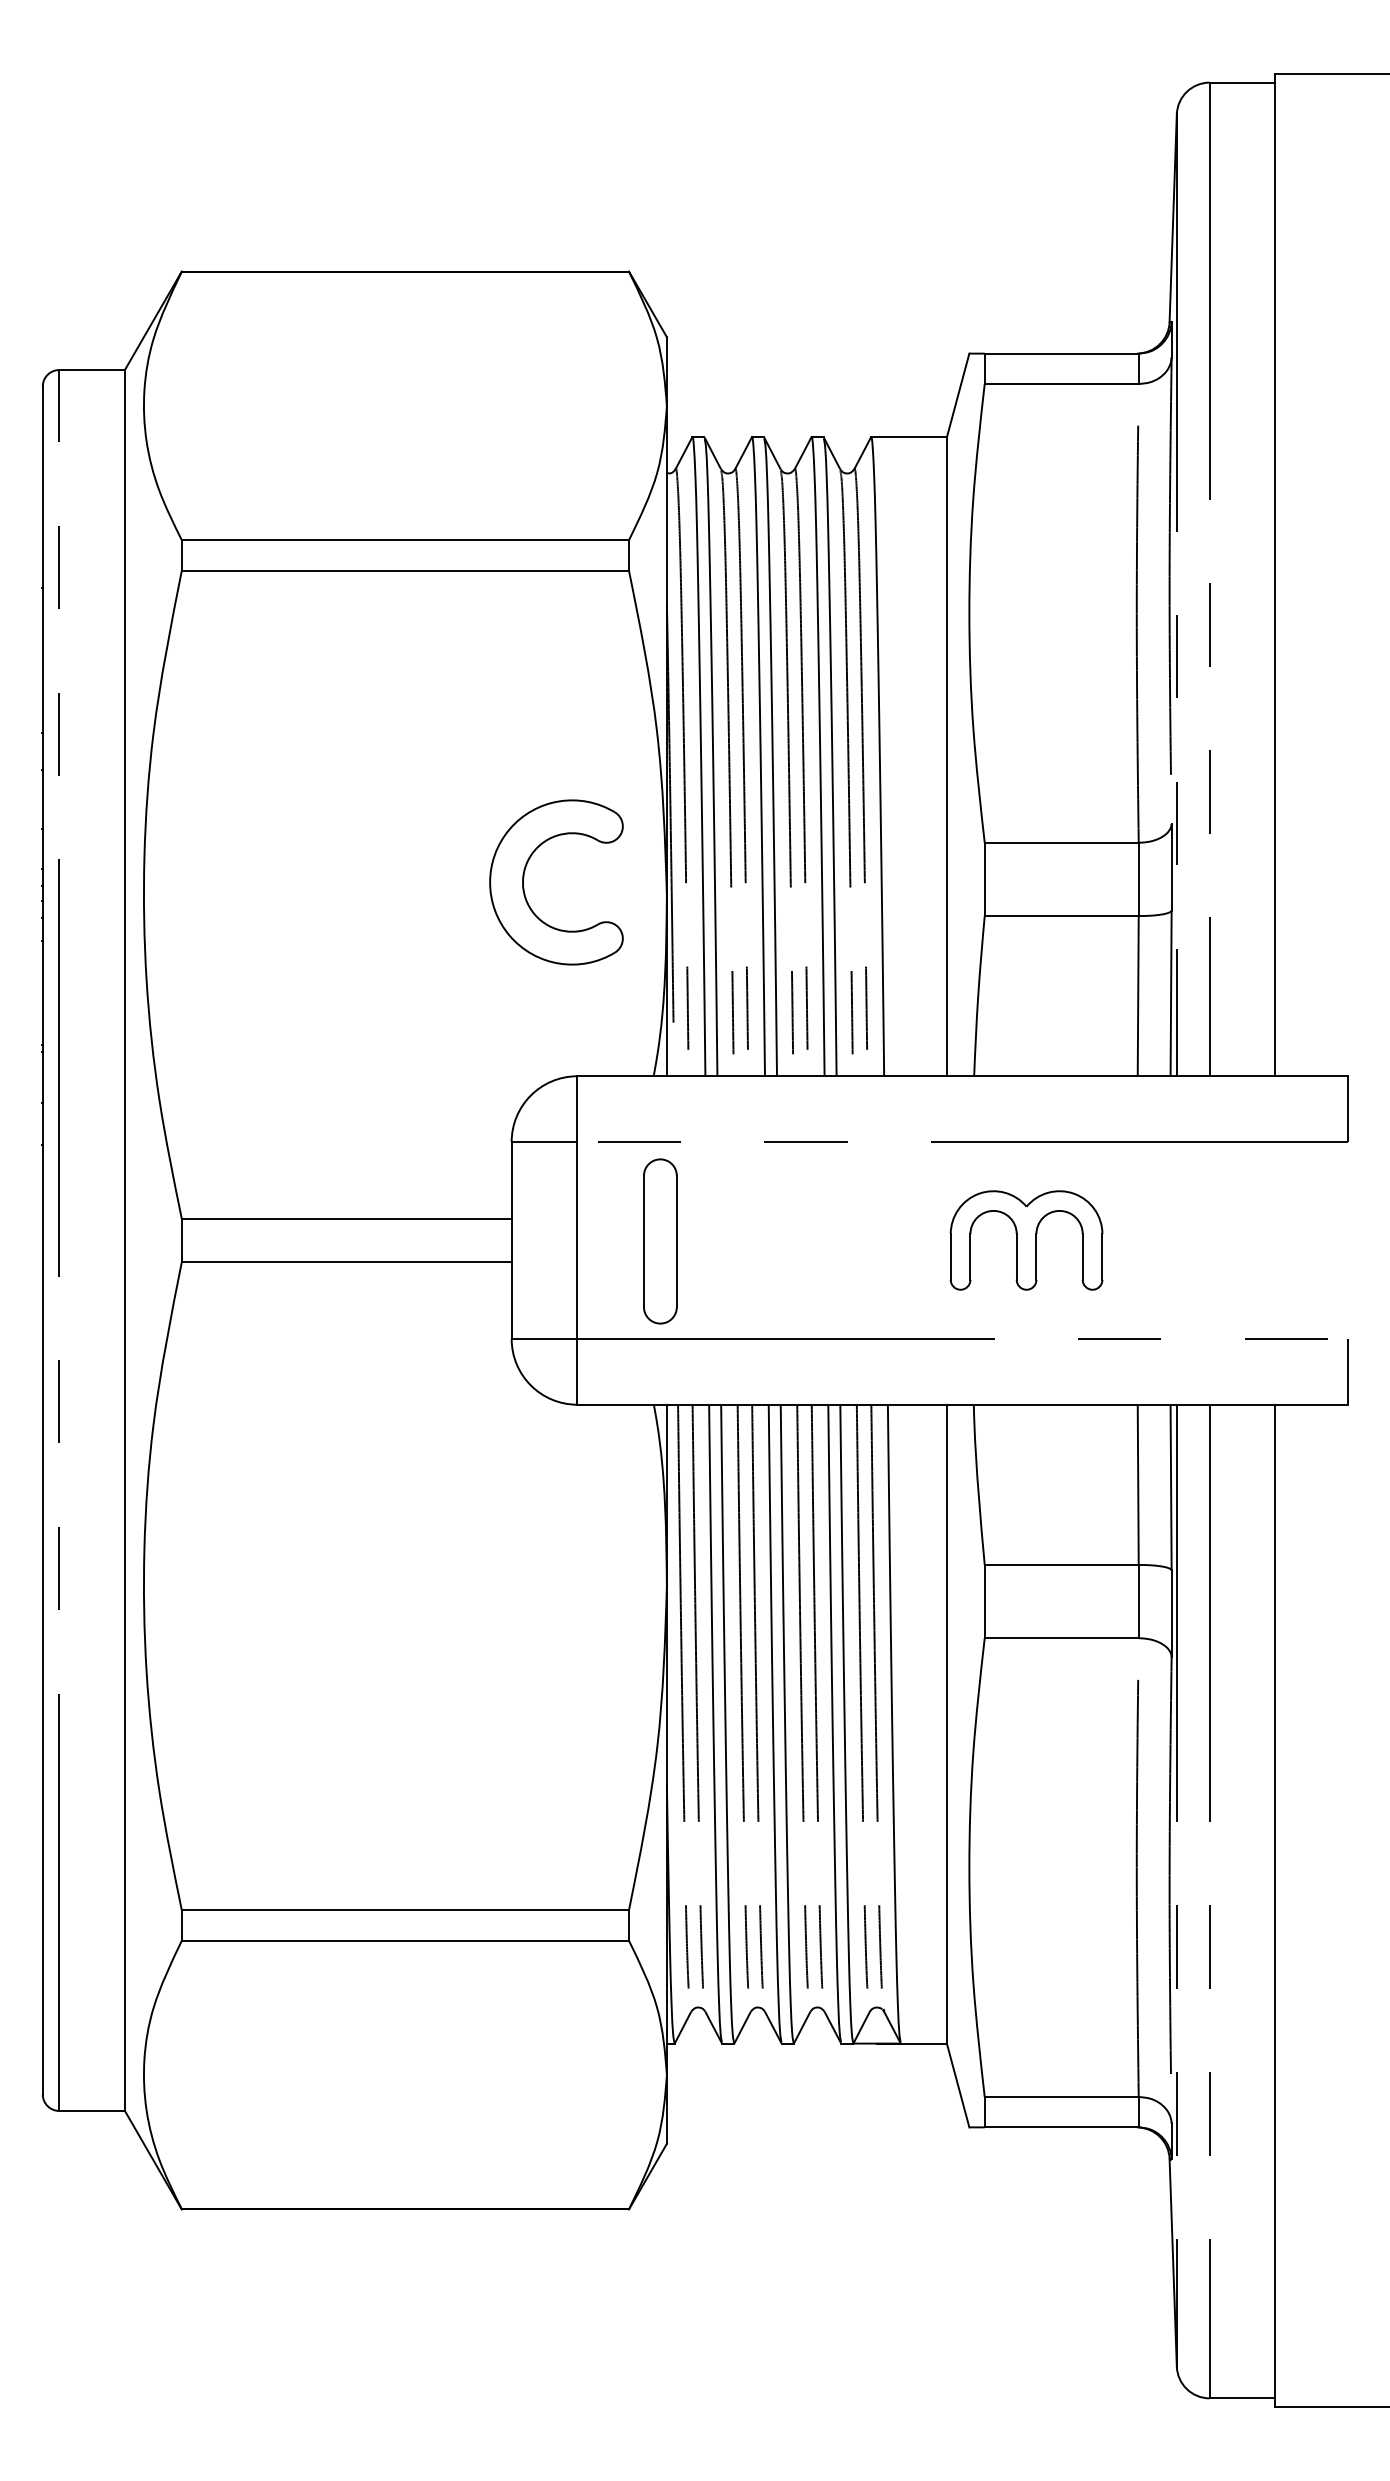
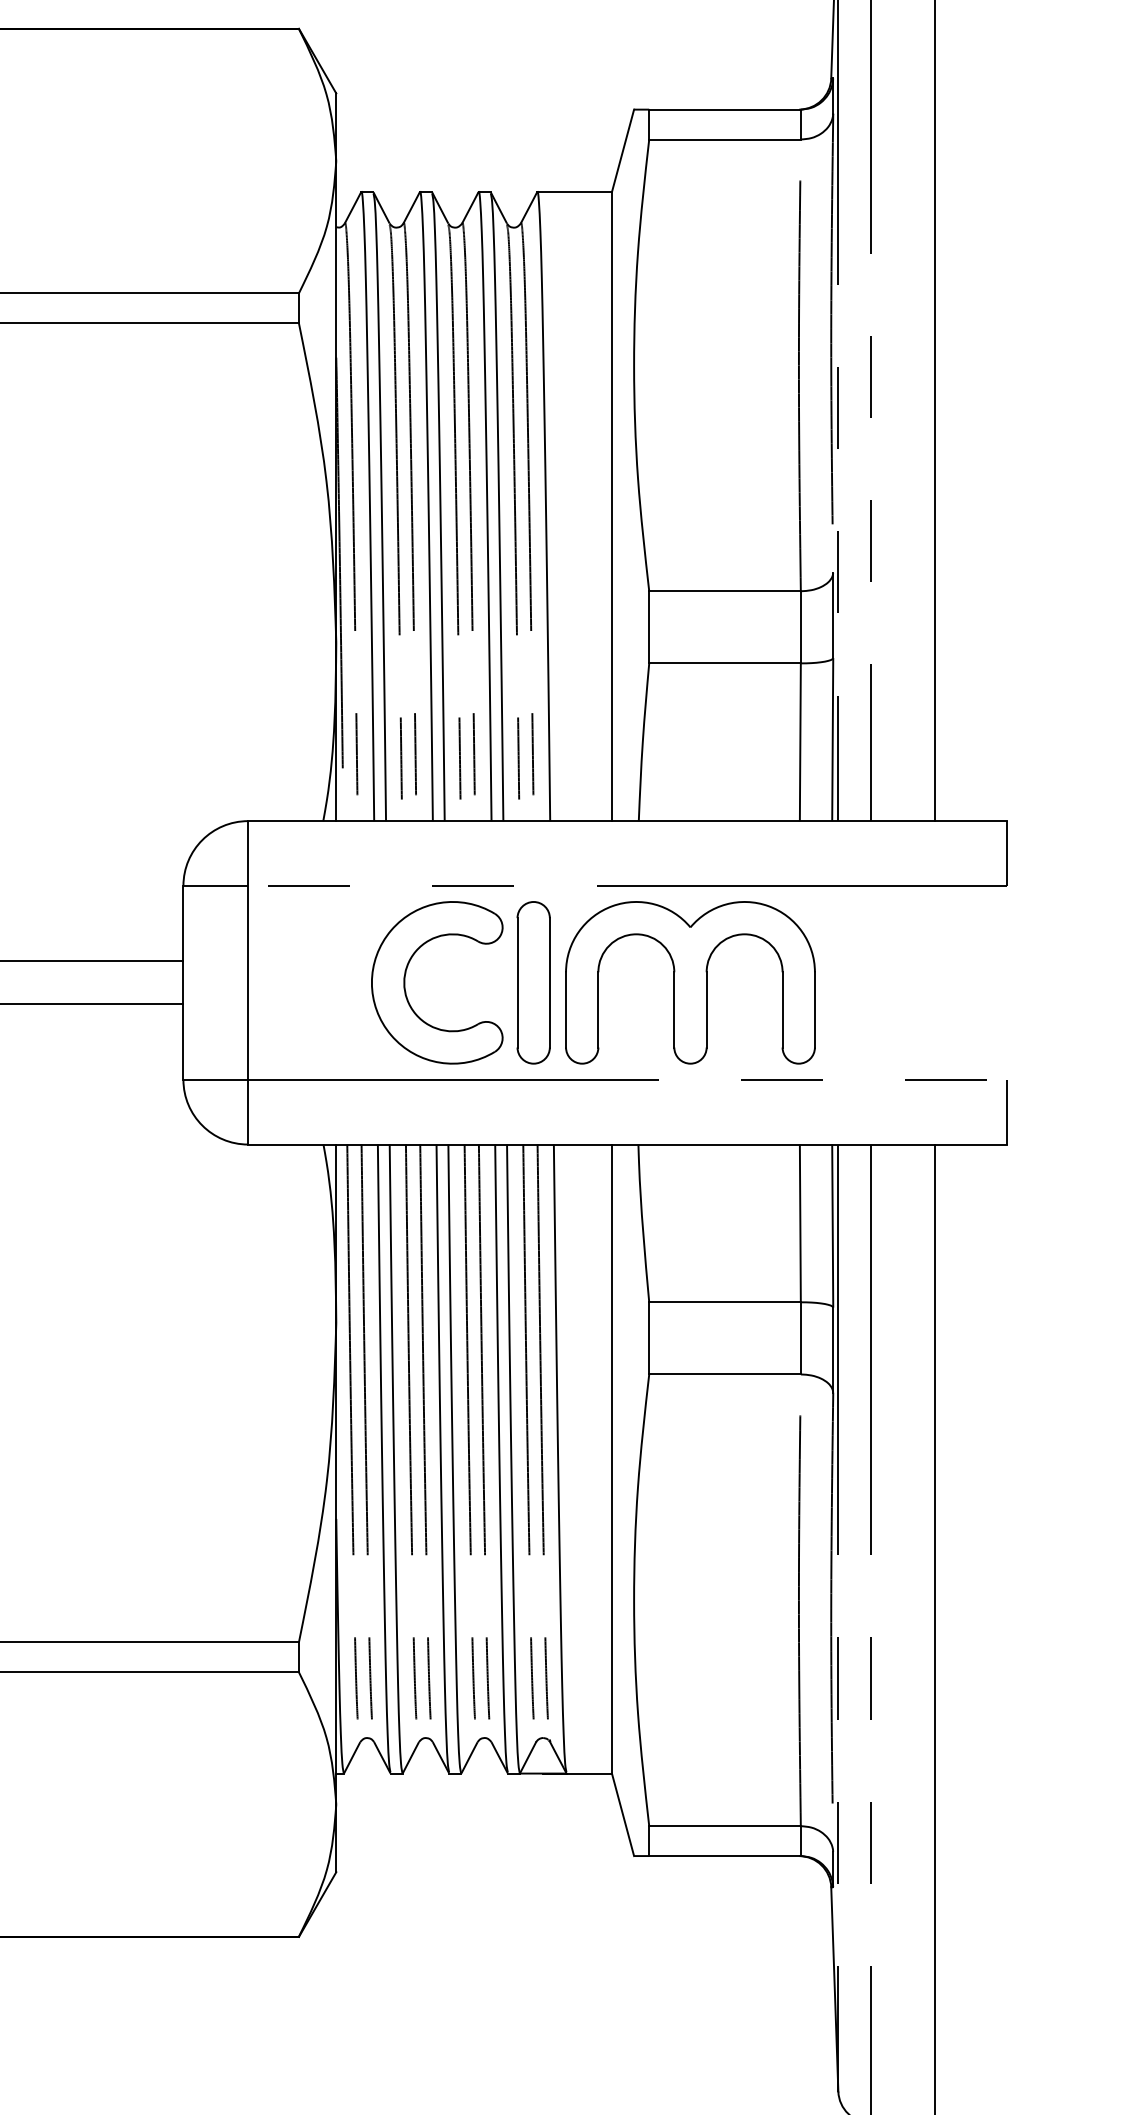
part: (524, 877) -> (405, 977), moved
part: (1026, 1240) -> (690, 982), size x1.67
part: (660, 1241) -> (533, 982), moved

